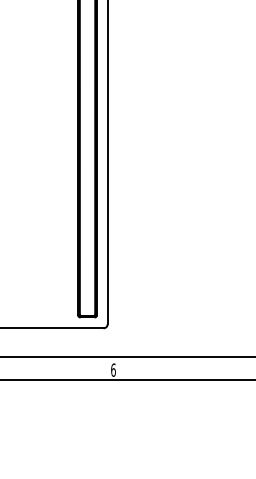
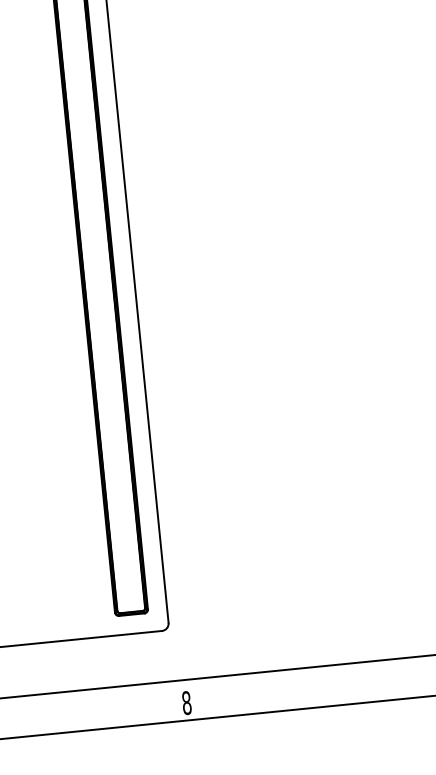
text: (113, 369) -> (186, 701), 6 -> 8

